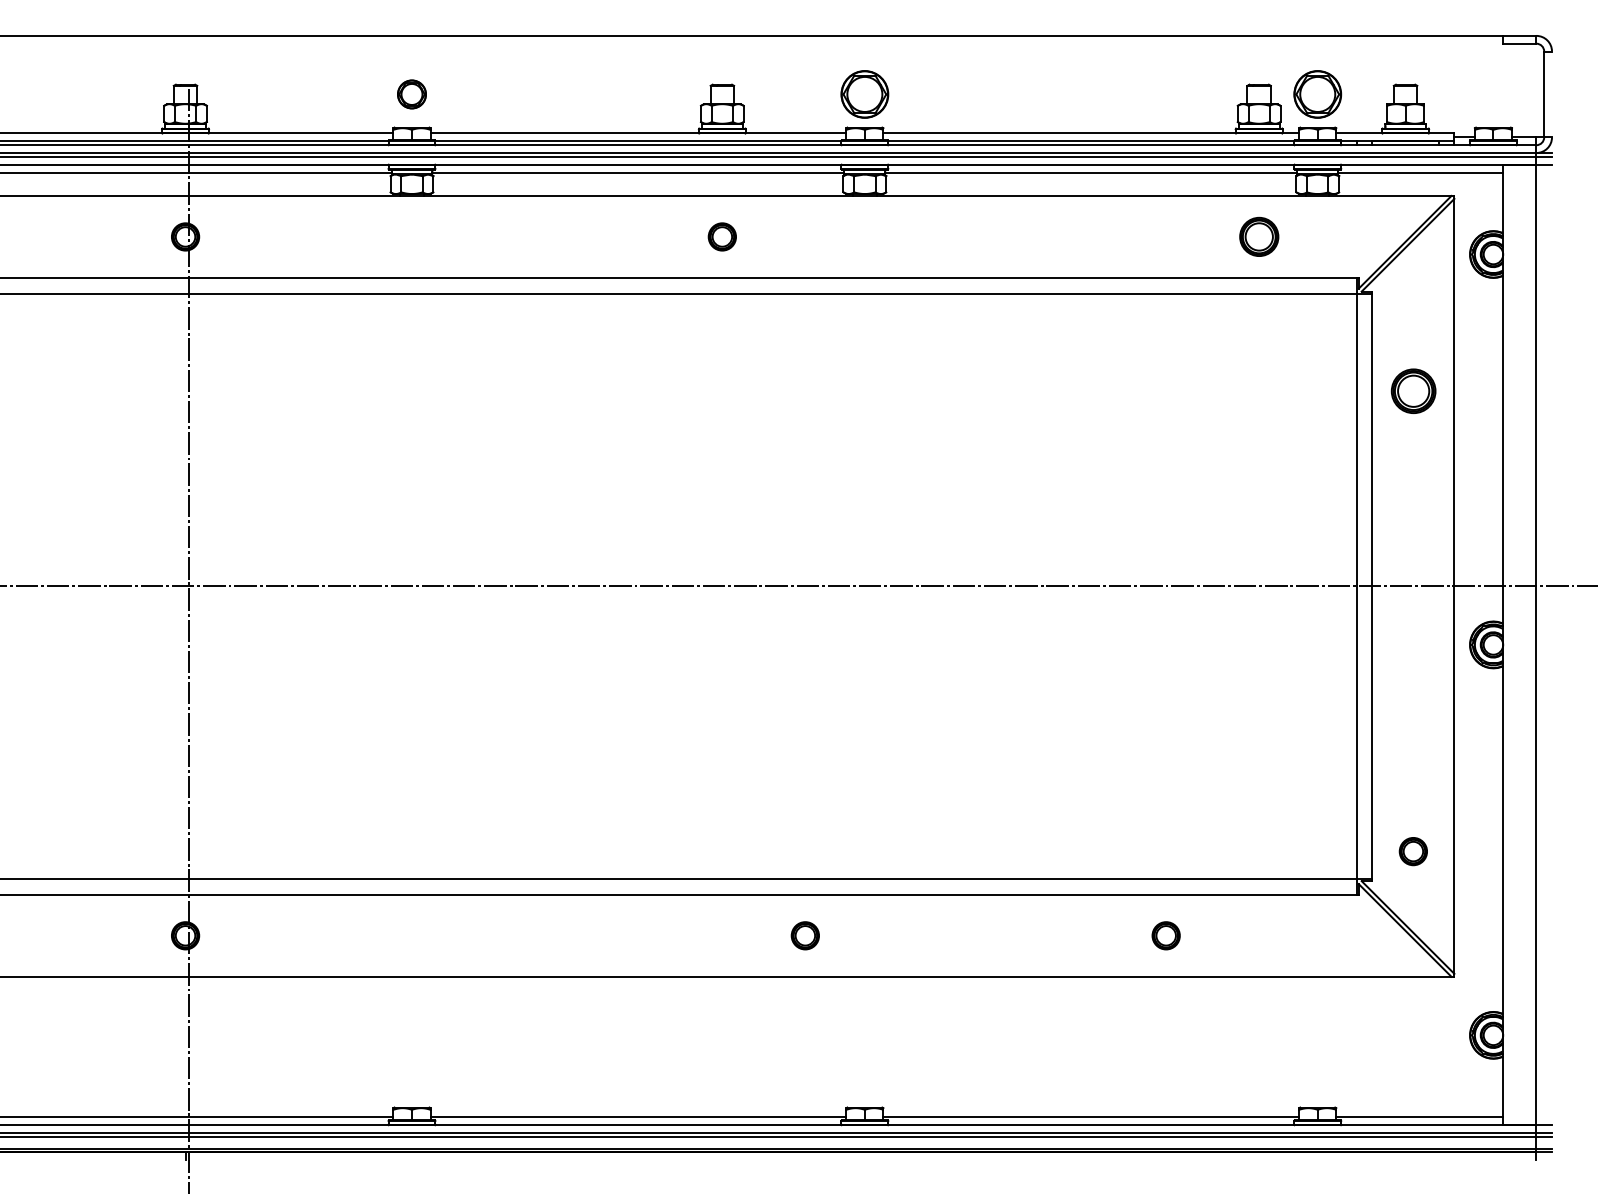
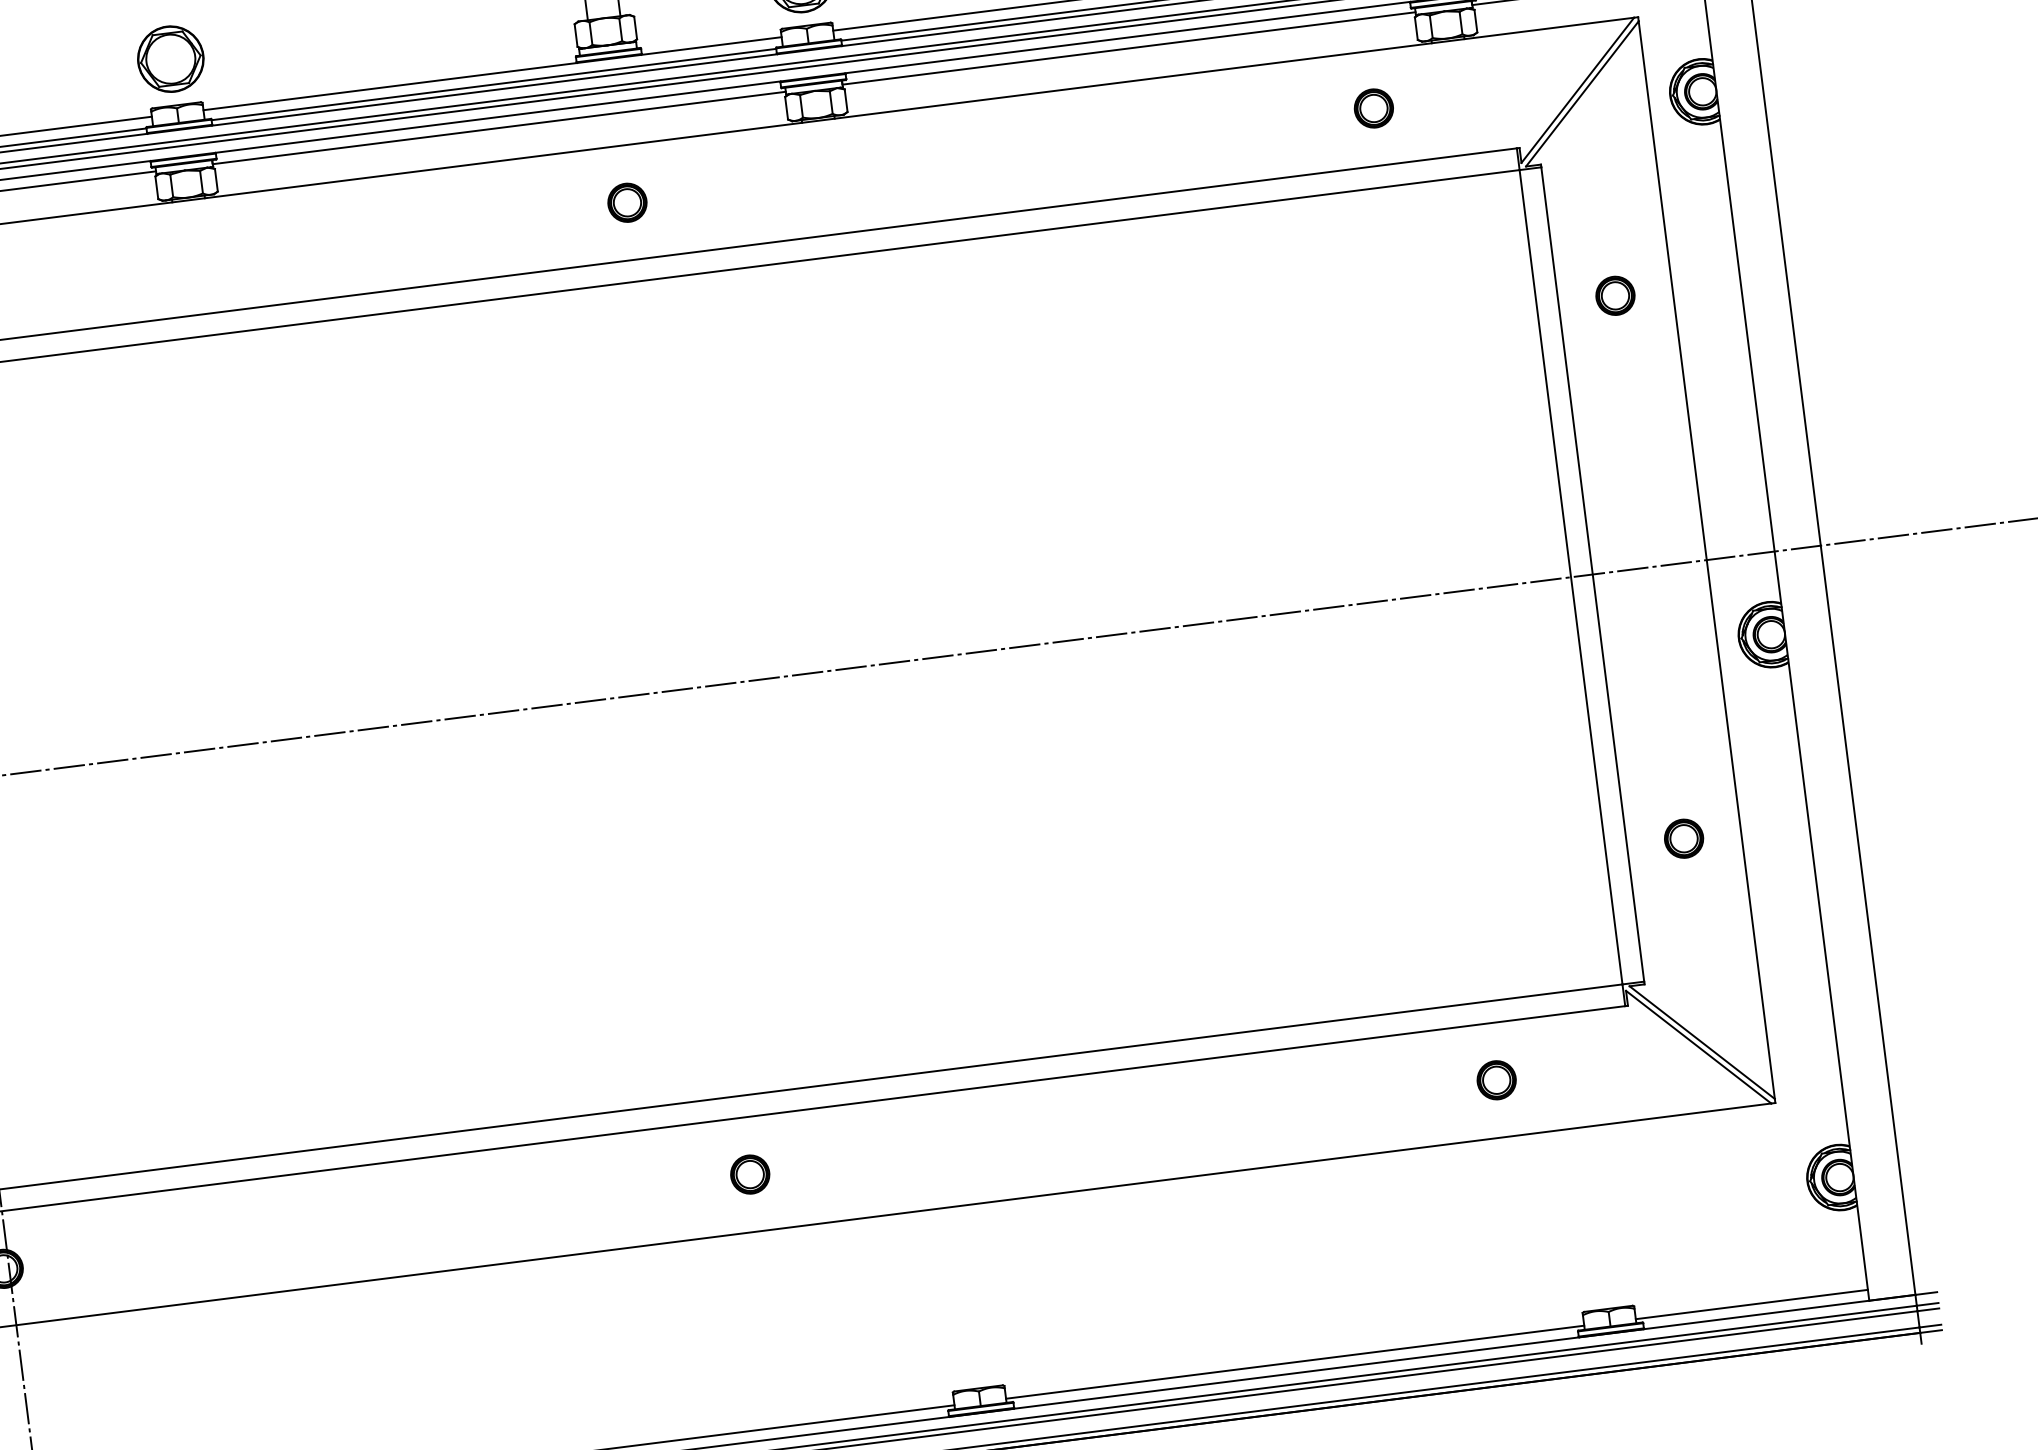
part: (411, 94) -> (170, 59), size x1.67
part: (1258, 236) -> (1372, 107), size x0.71
part: (1412, 390) -> (1614, 295), size x0.62
part: (1412, 851) -> (1682, 838), moved
part: (804, 935) -> (748, 1174), moved
part: (1165, 935) -> (1495, 1079), moved

